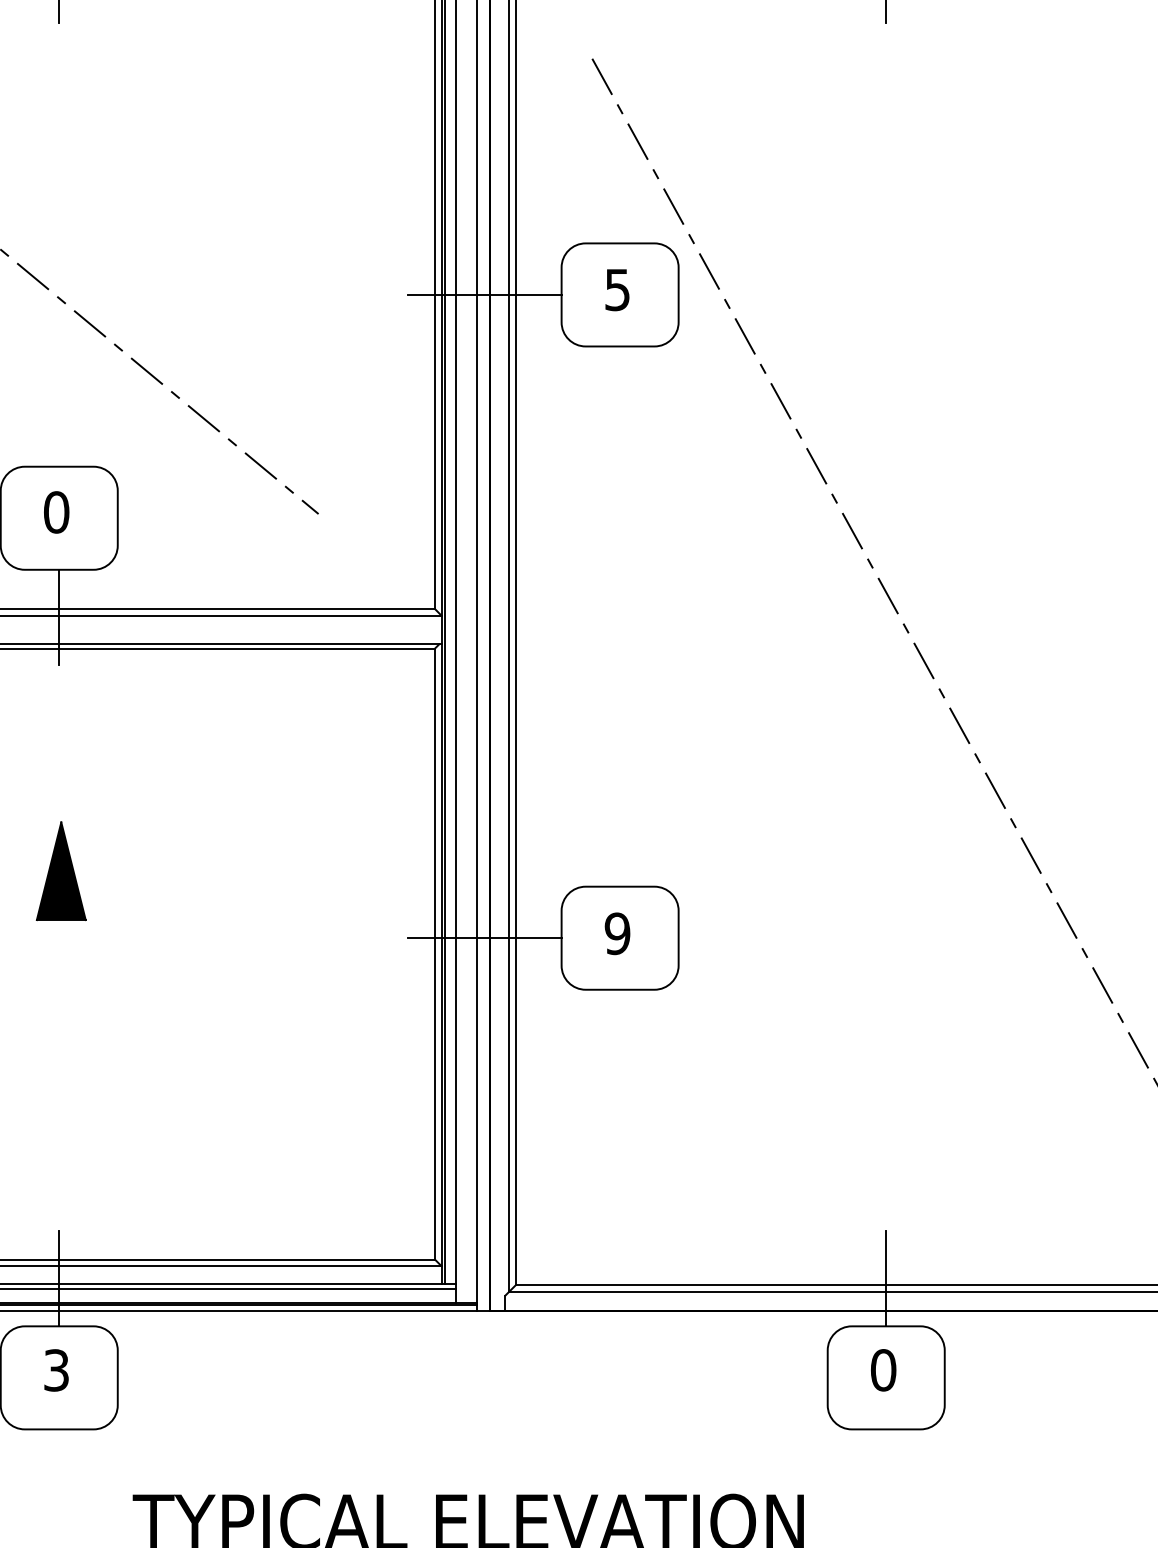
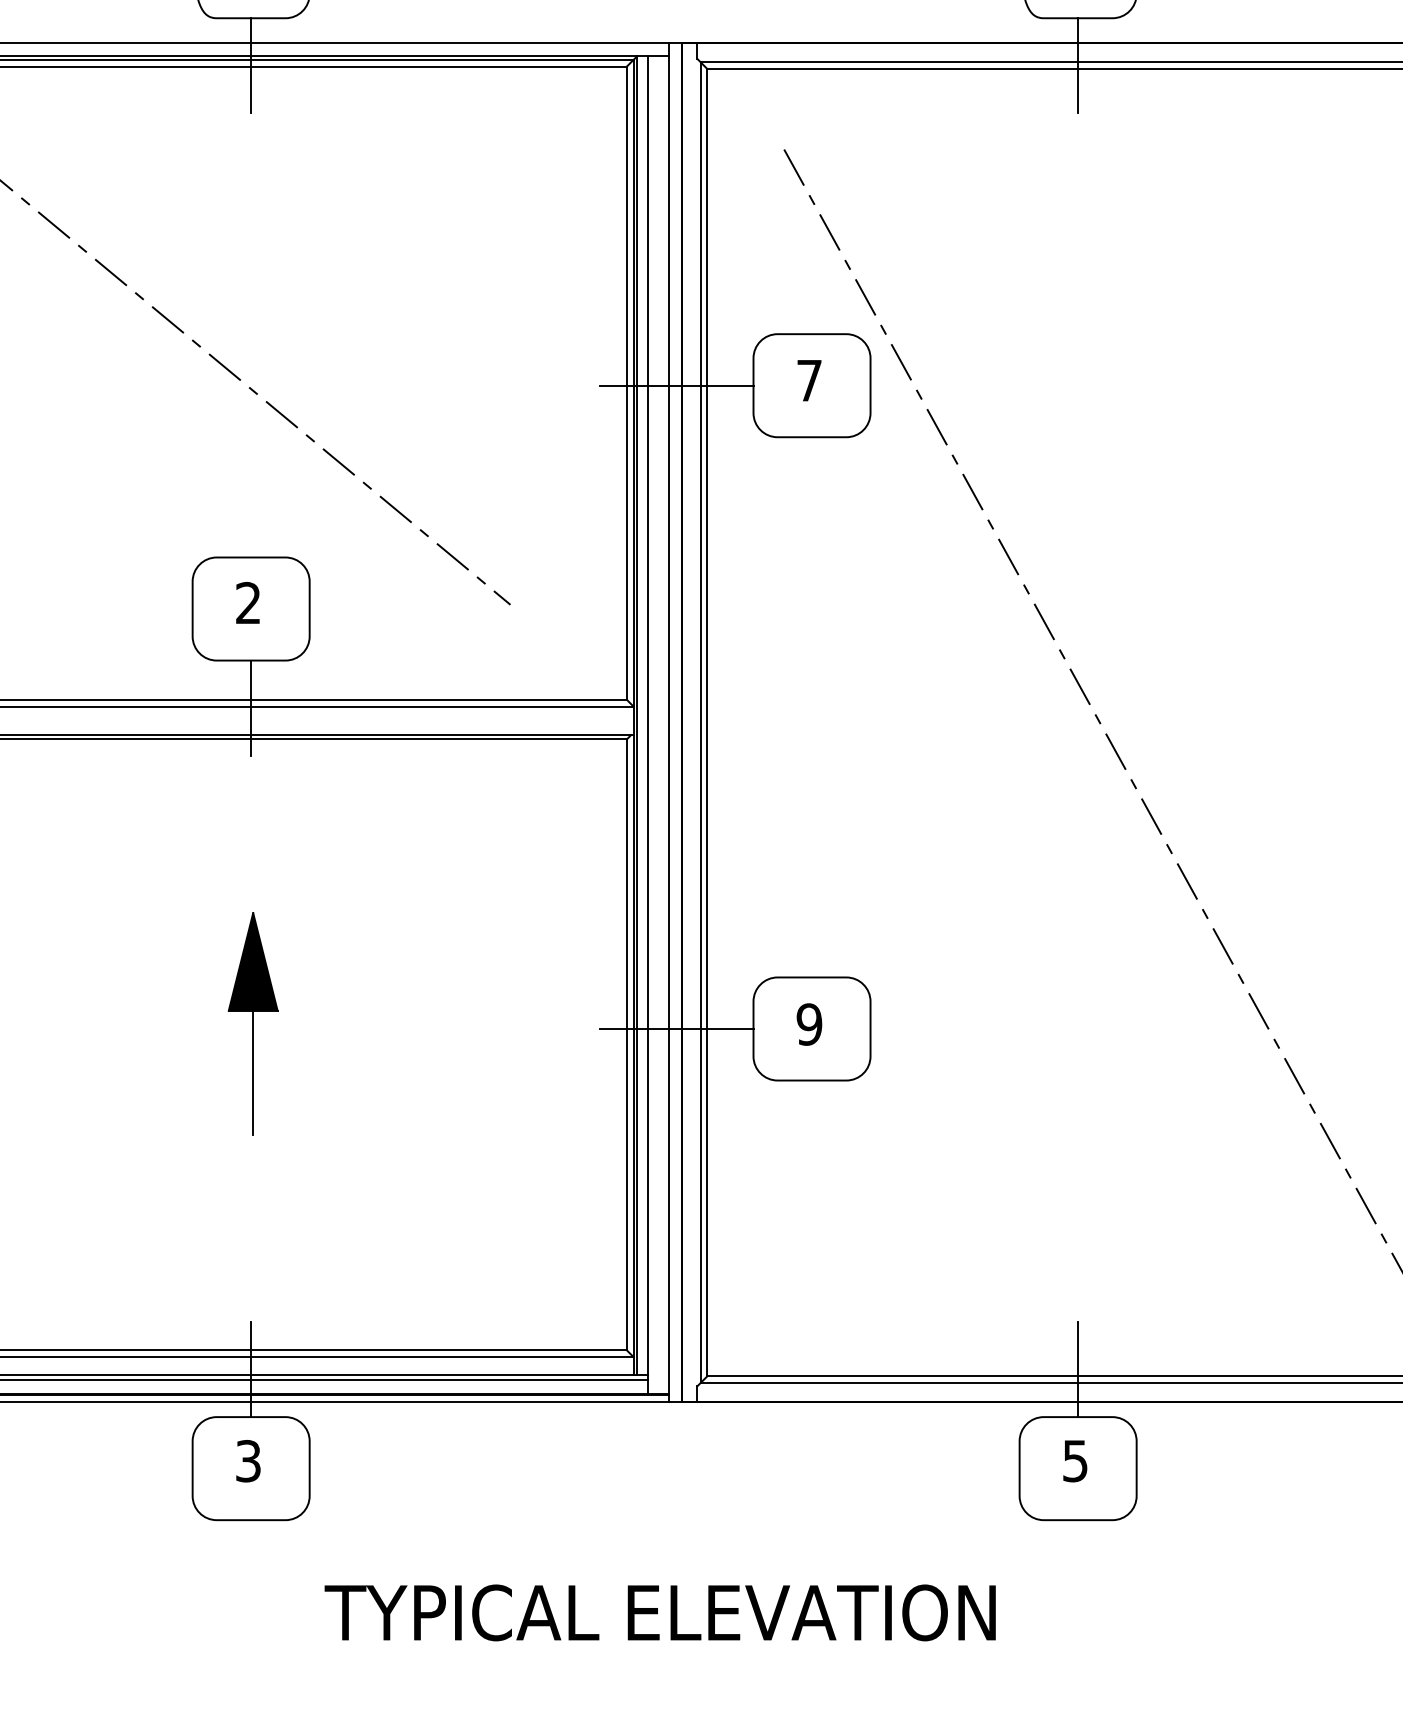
text: (617, 289) -> (809, 380), 5 -> 7
text: (56, 512) -> (248, 603), 0 -> 2
line: (61, 981) -> (253, 1072), added
text: (883, 1369) -> (1075, 1460), 0 -> 5

